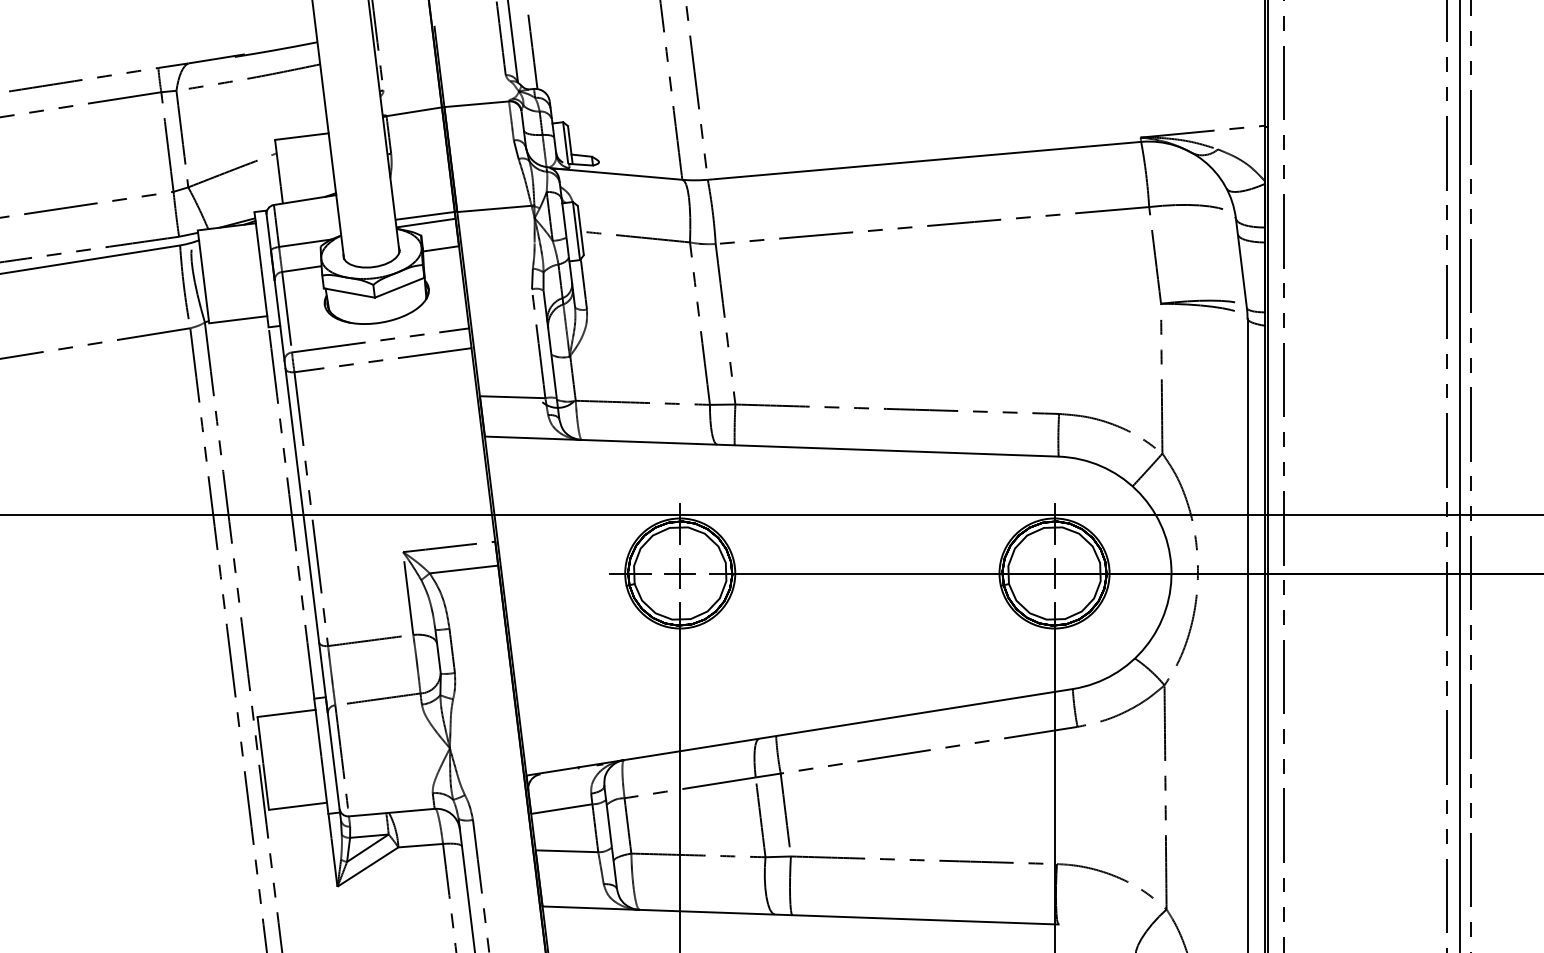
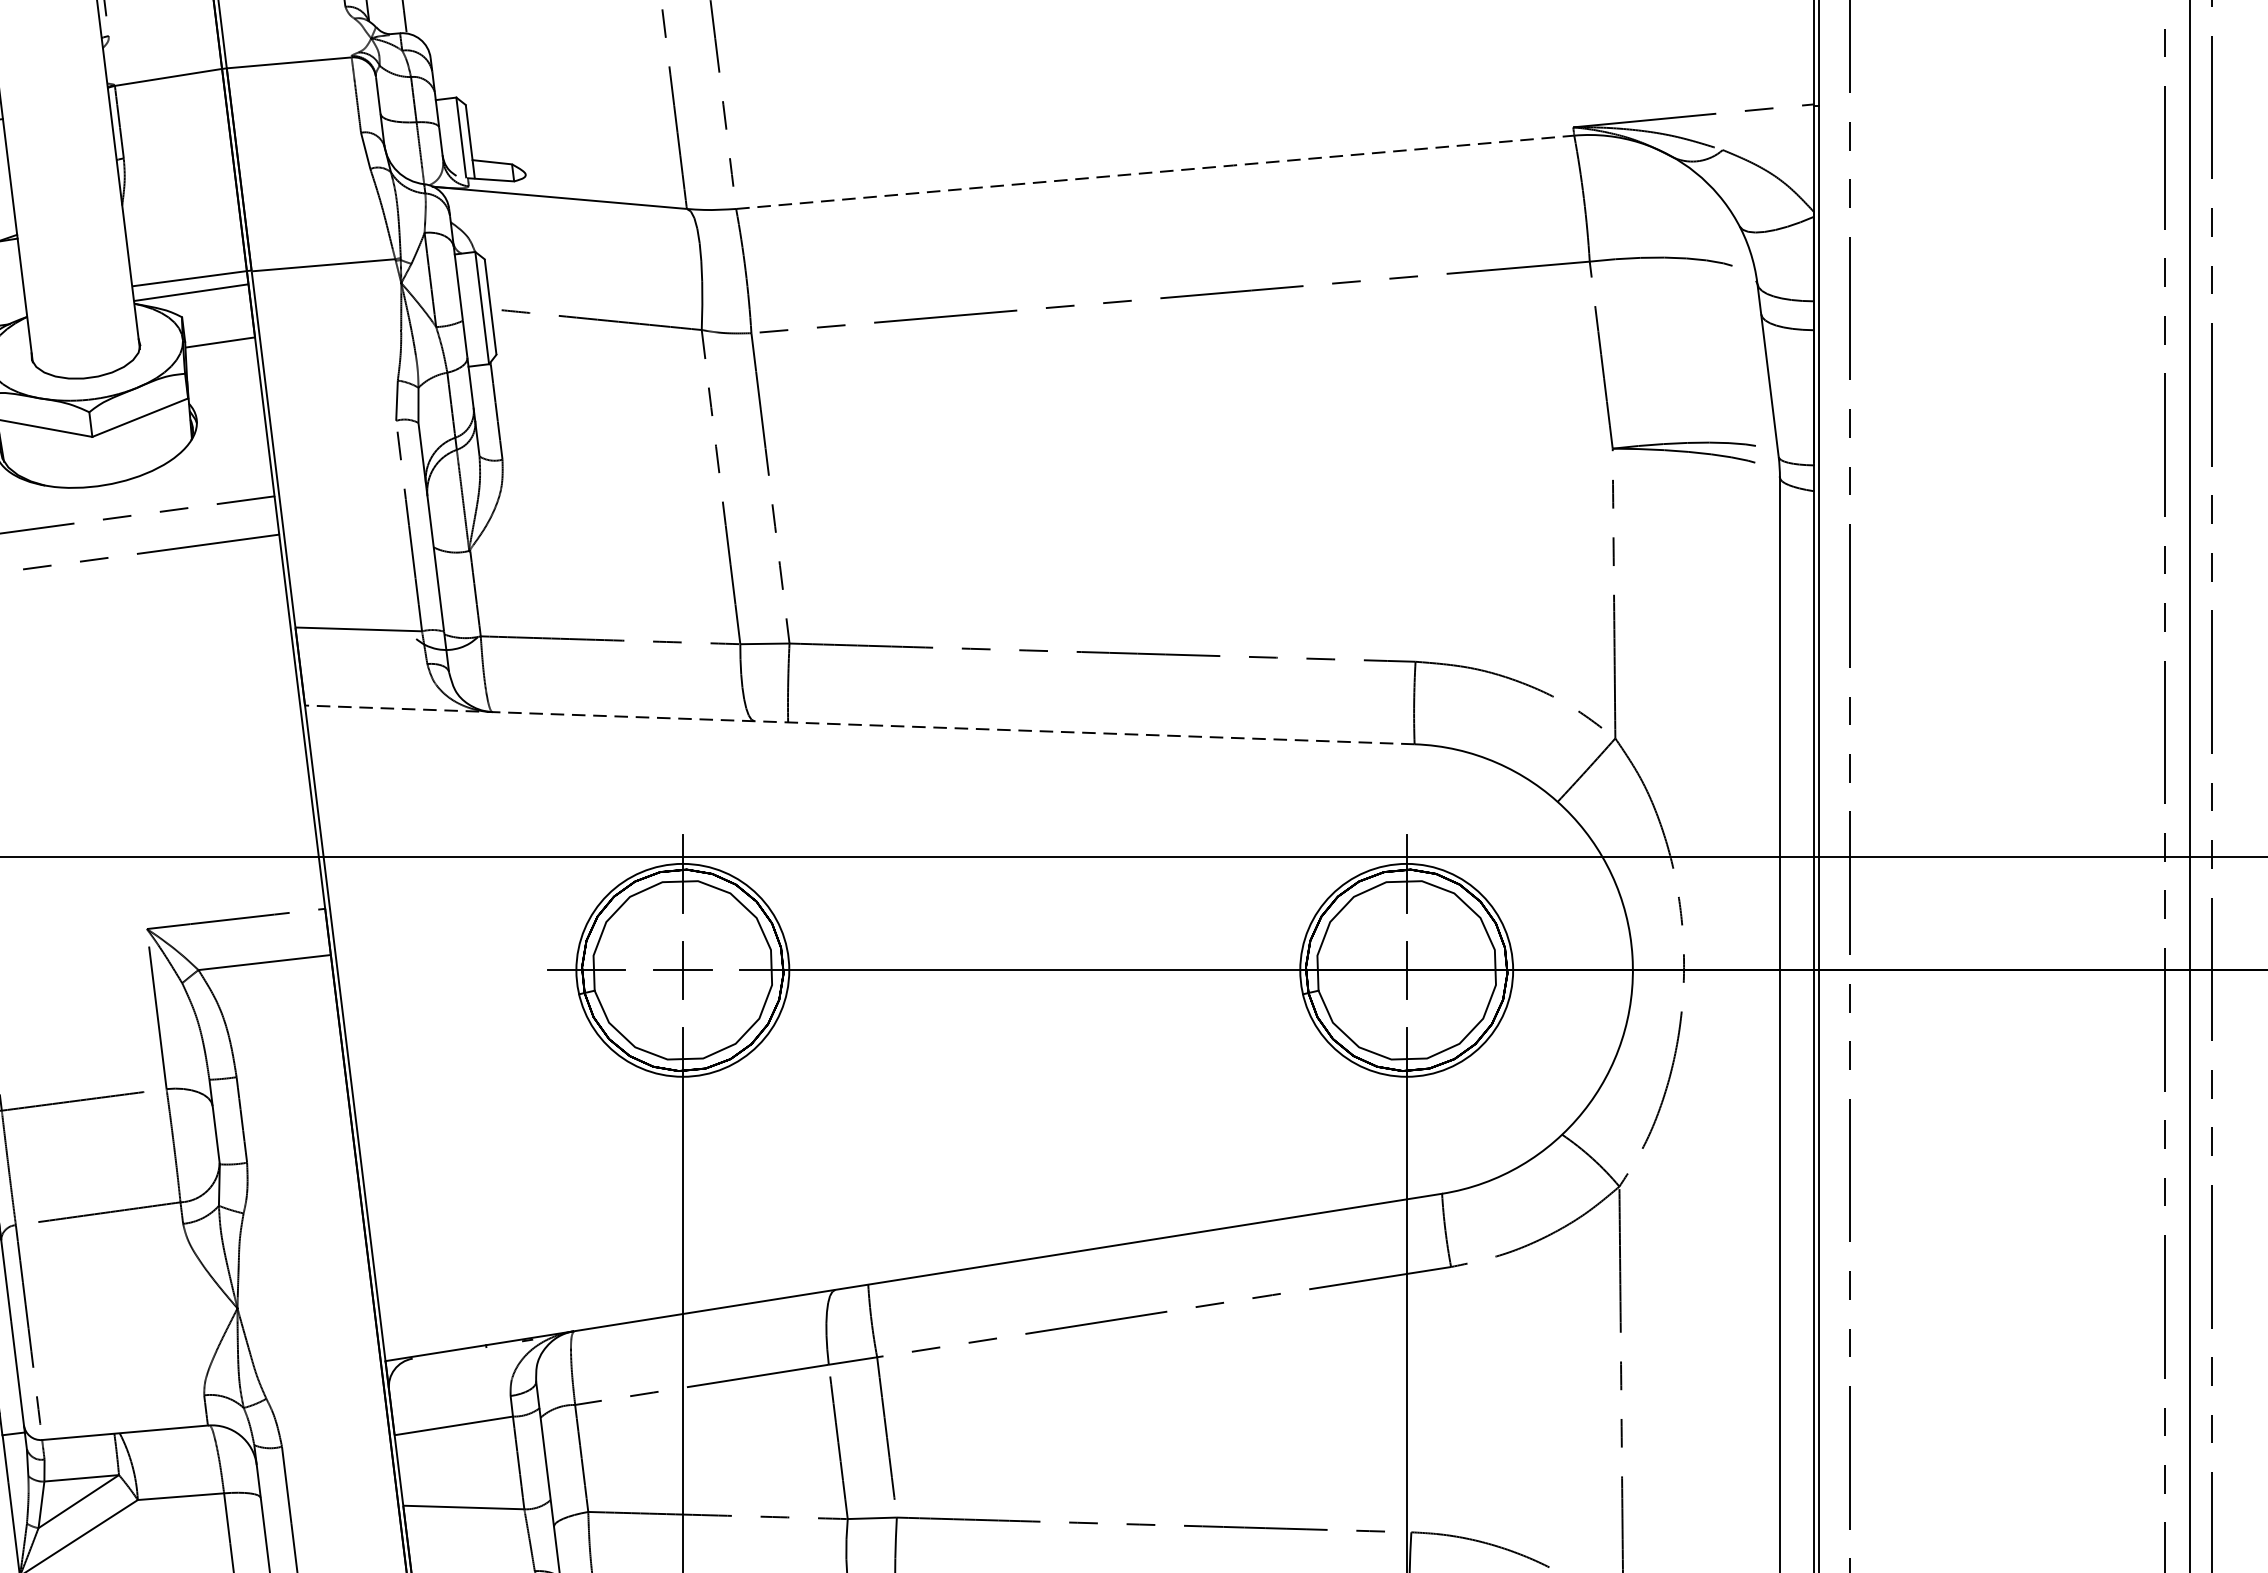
line: (925, 160) -> (1157, 171), solid -> dashed
line: (771, 446) -> (859, 724), solid -> dashed

